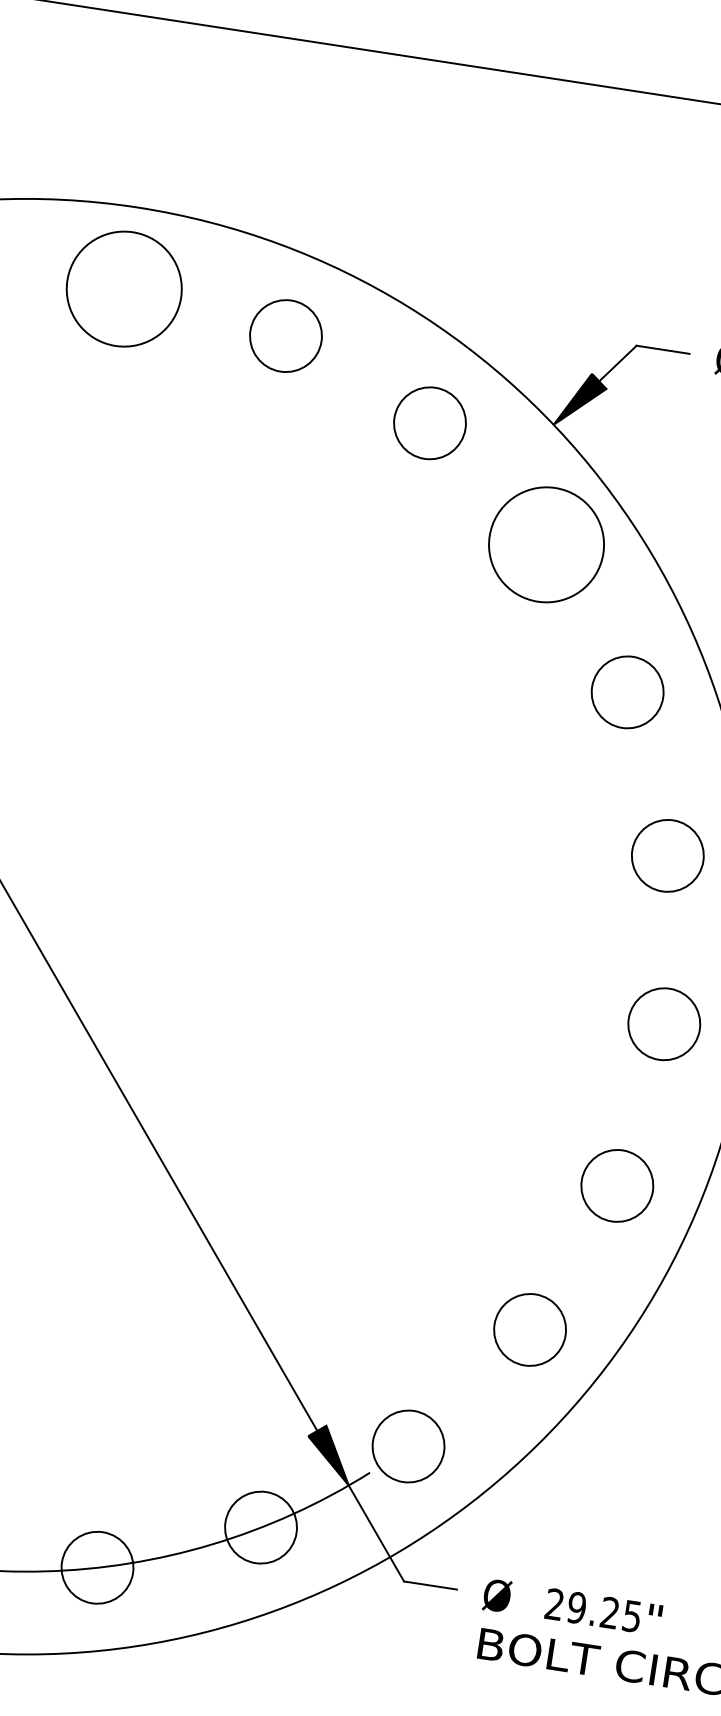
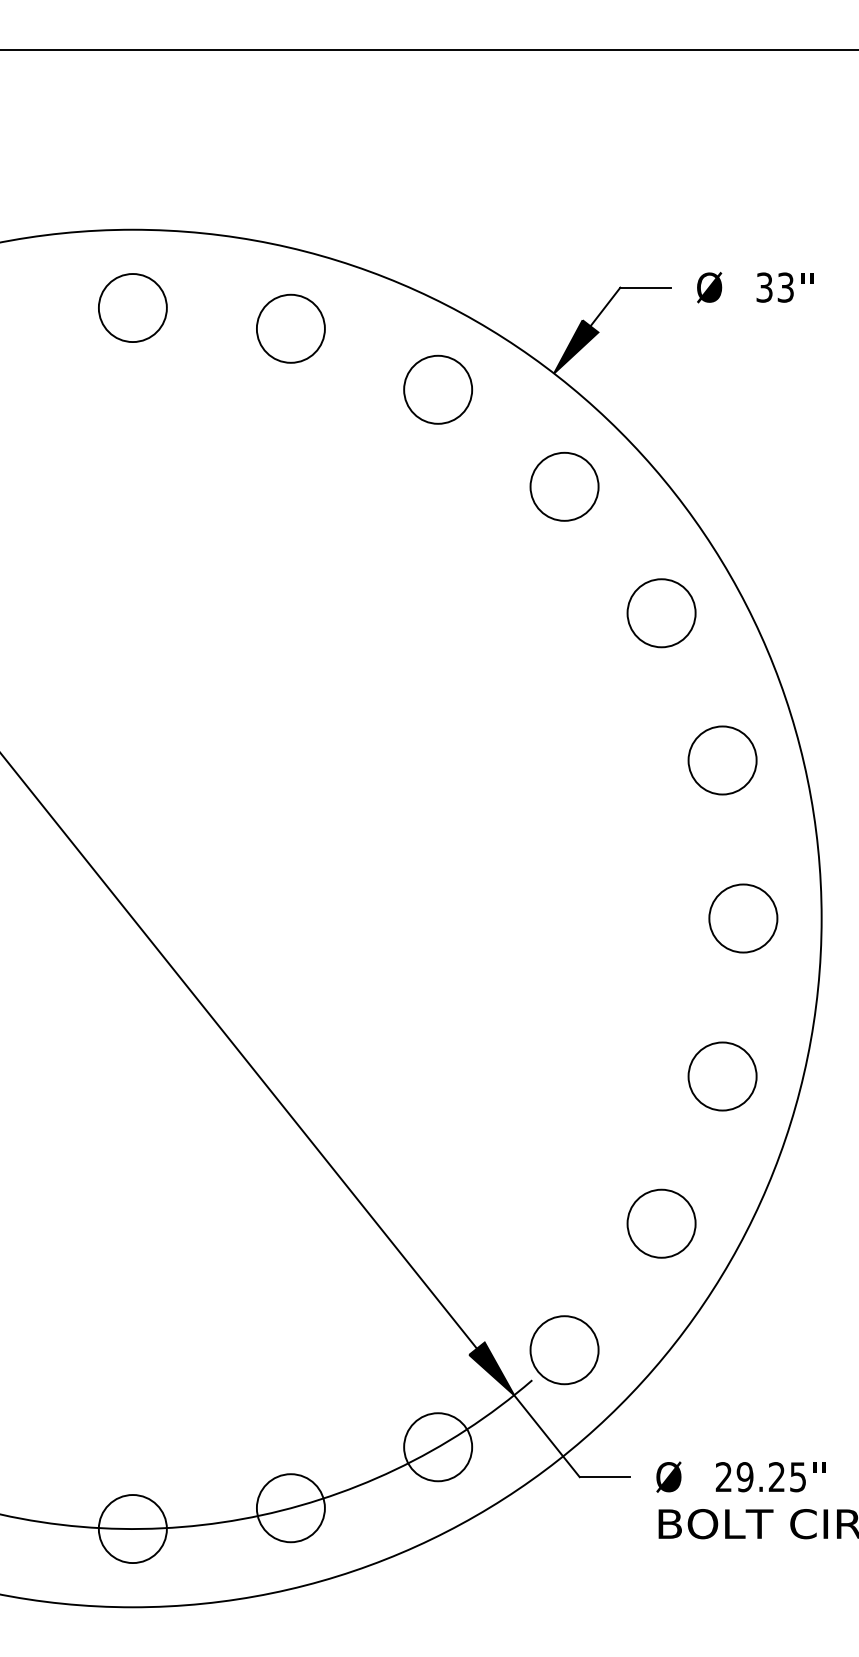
circle: (123, 289) -> (132, 308), size x0.62
circle: (546, 544) -> (564, 486), size x0.62

